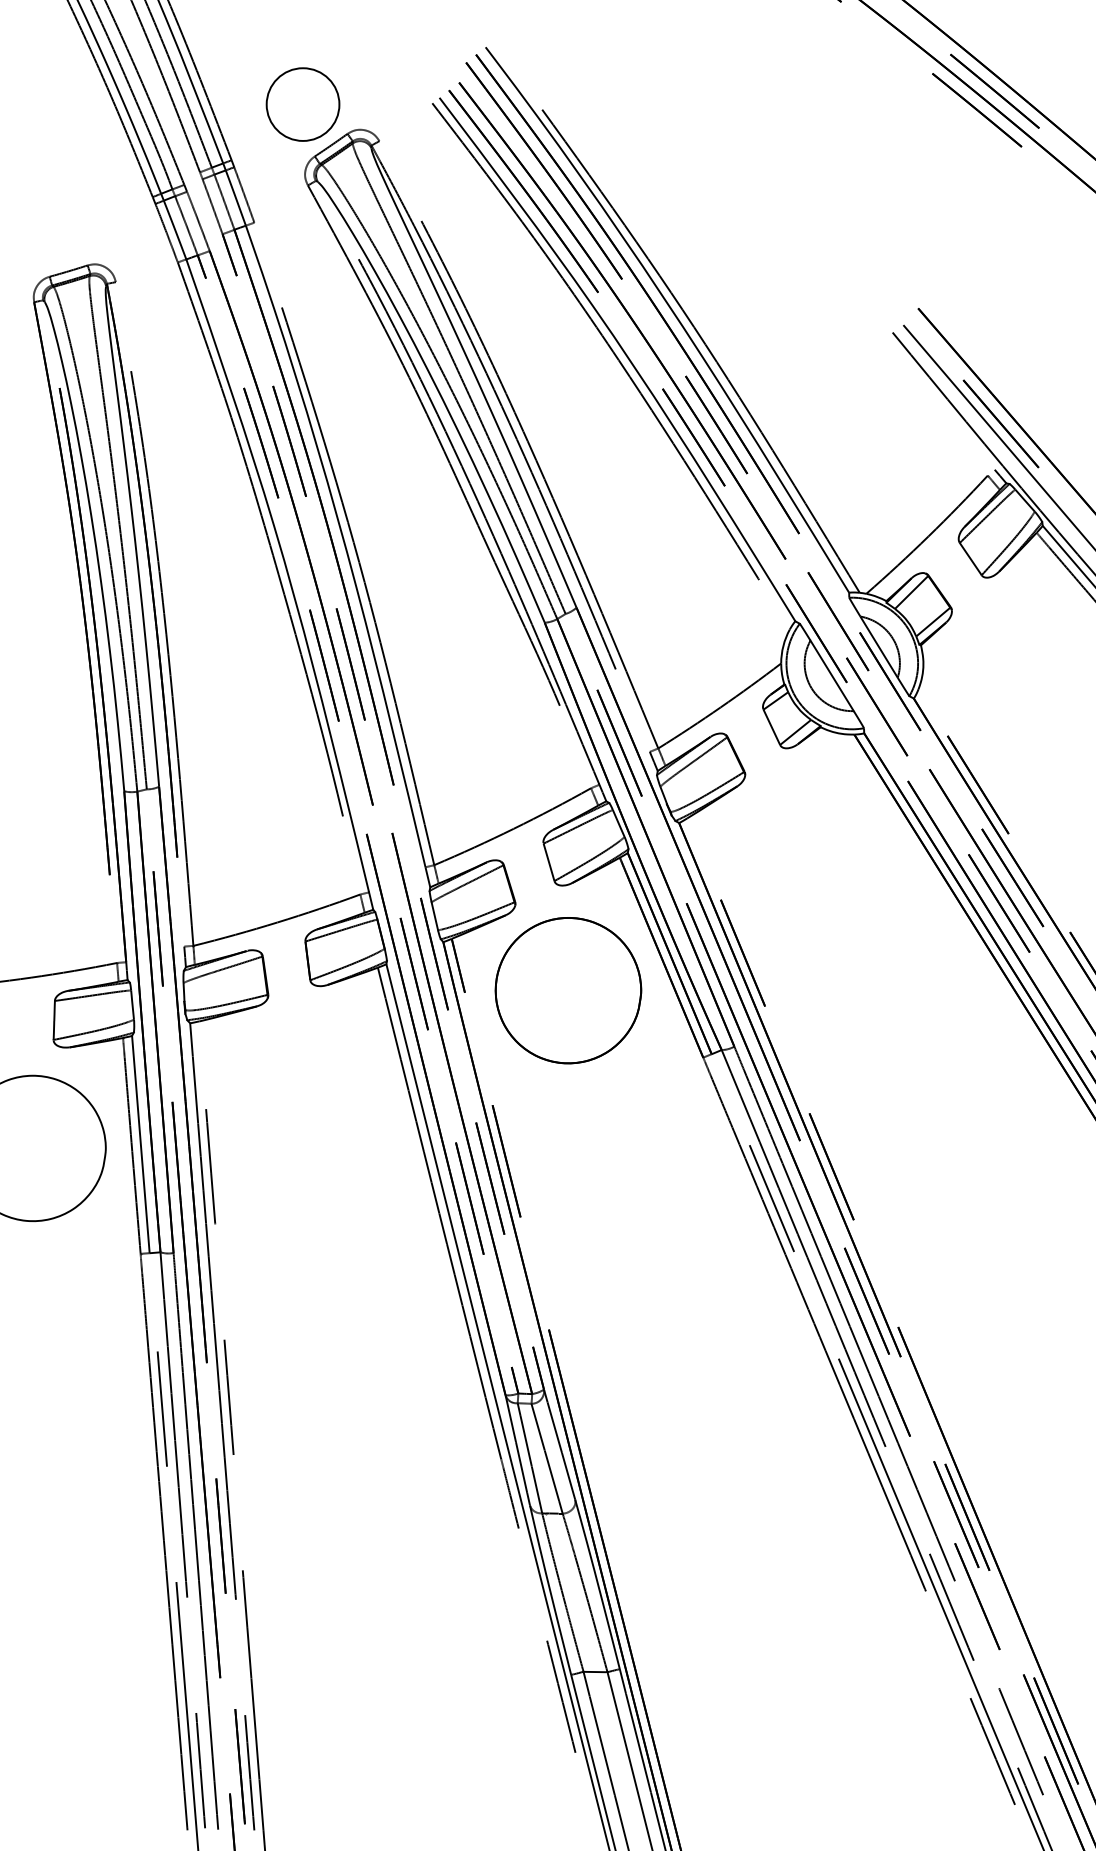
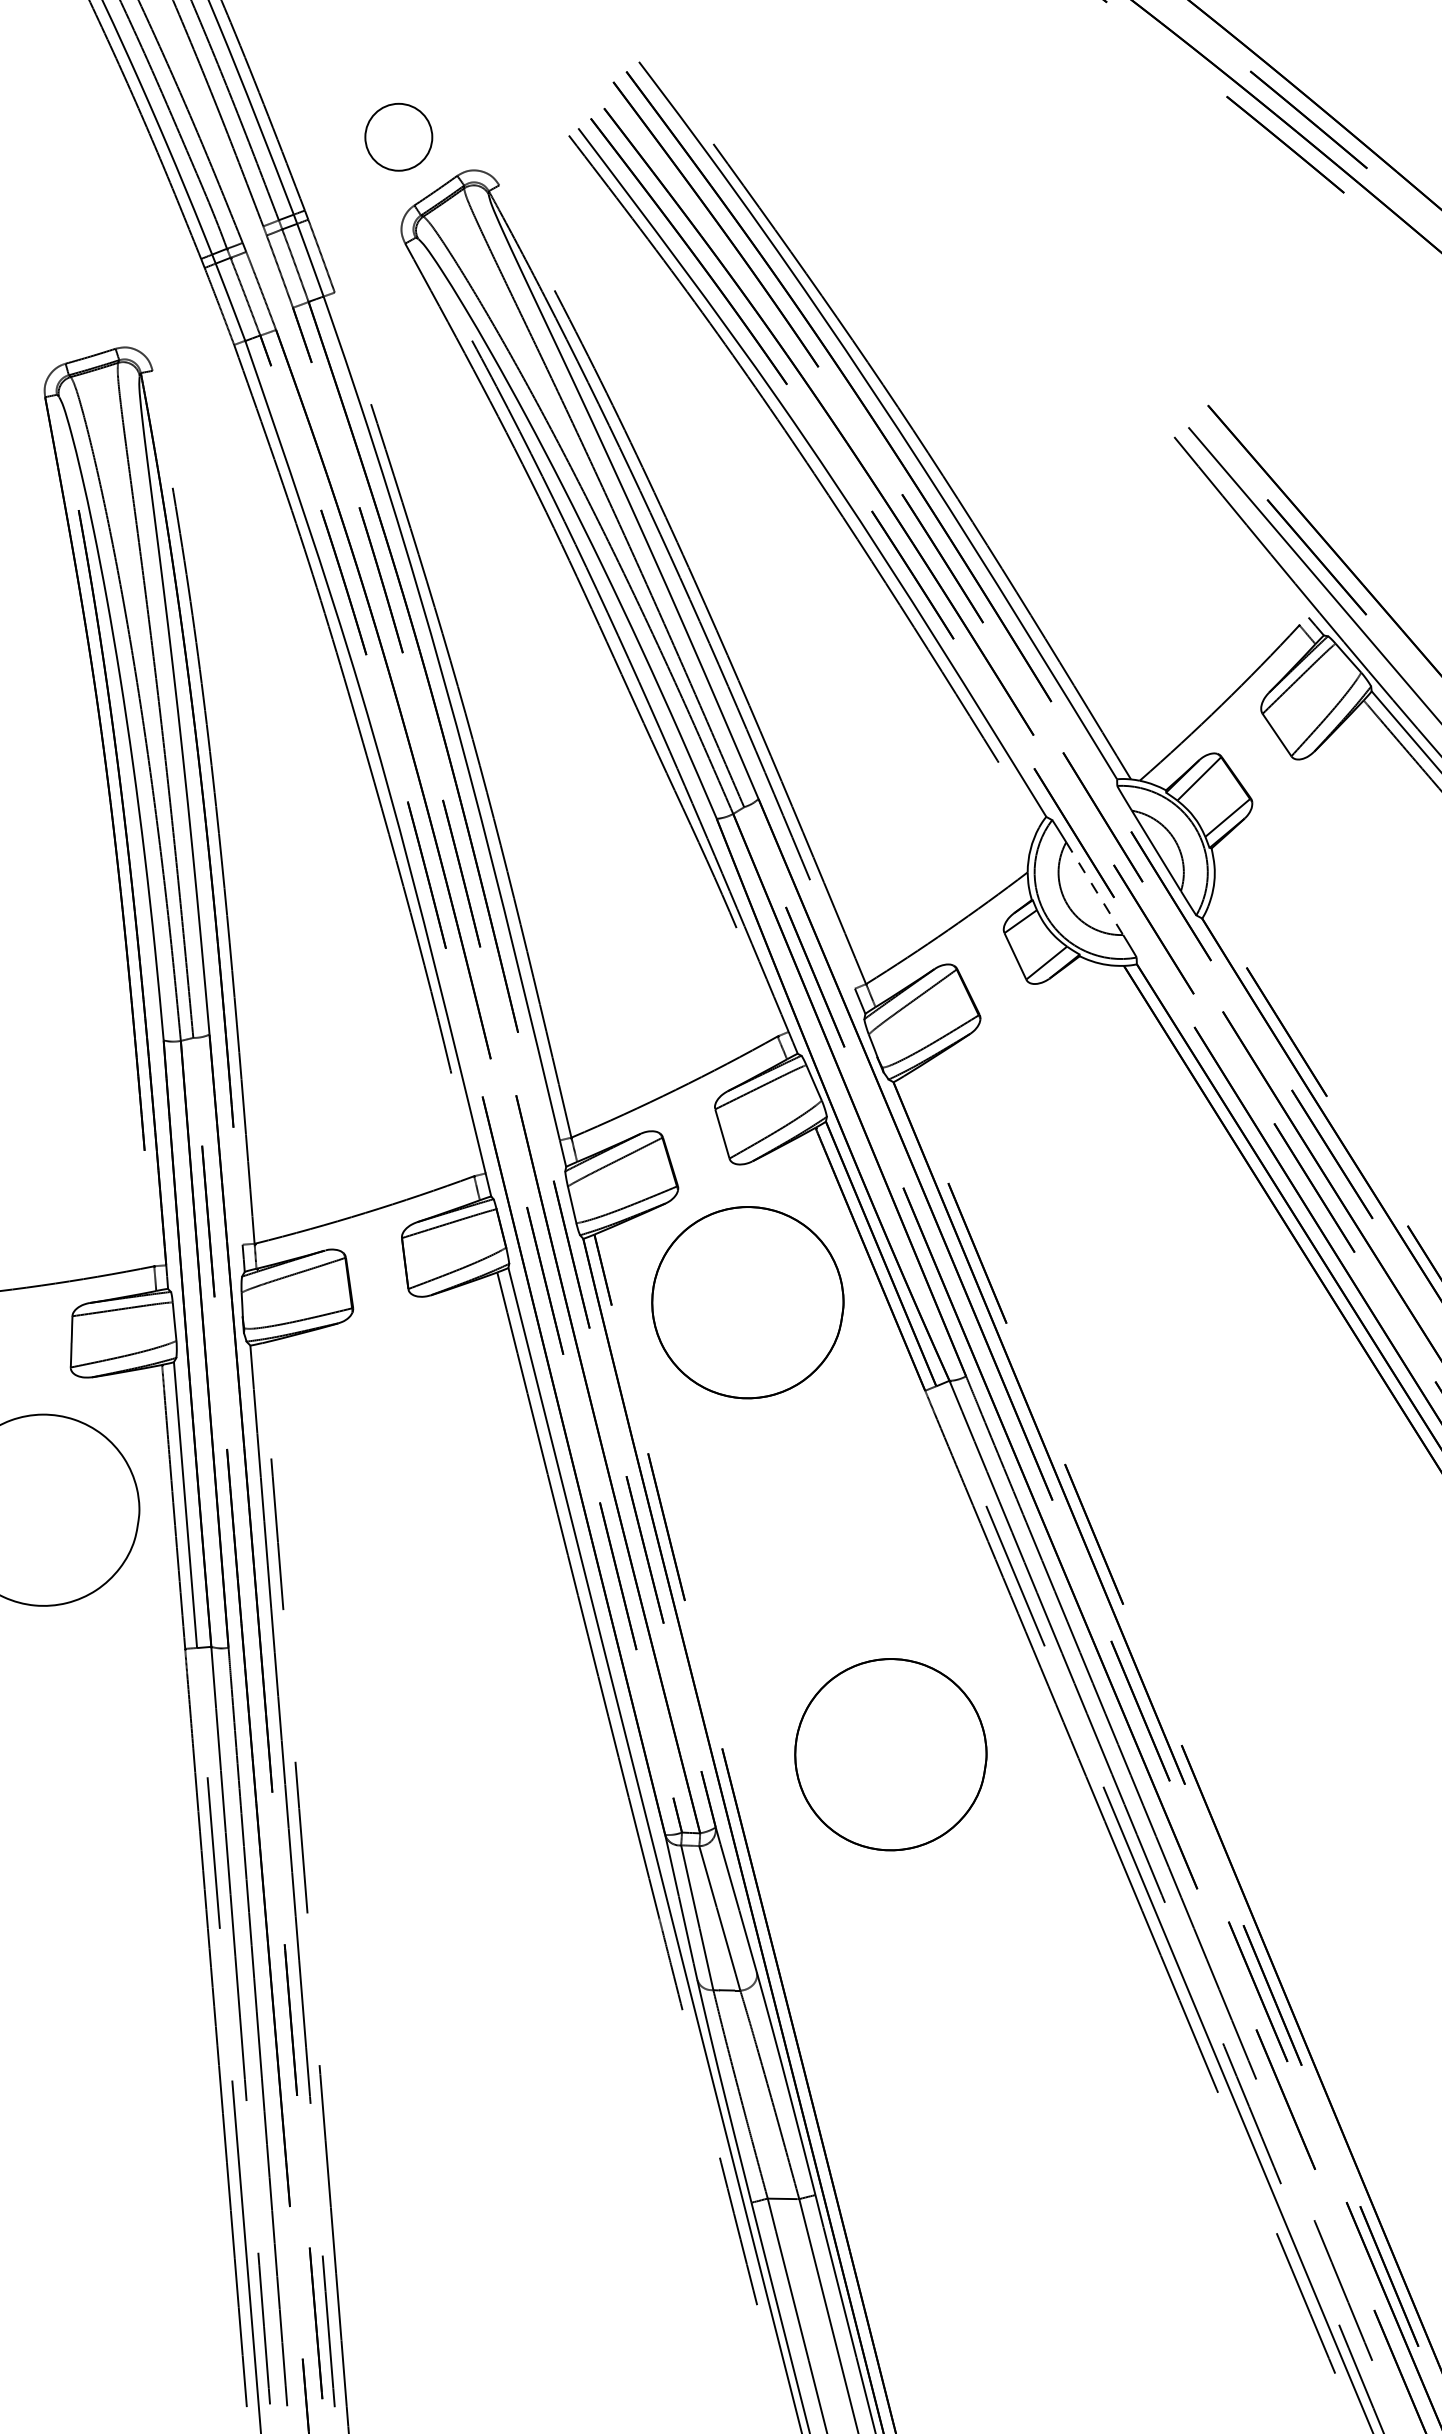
circle: (302, 104) -> (398, 137), size x0.7
line: (831, 676) -> (1094, 889), solid -> dashed
part: (676, 1334) -> (890, 1754), added

